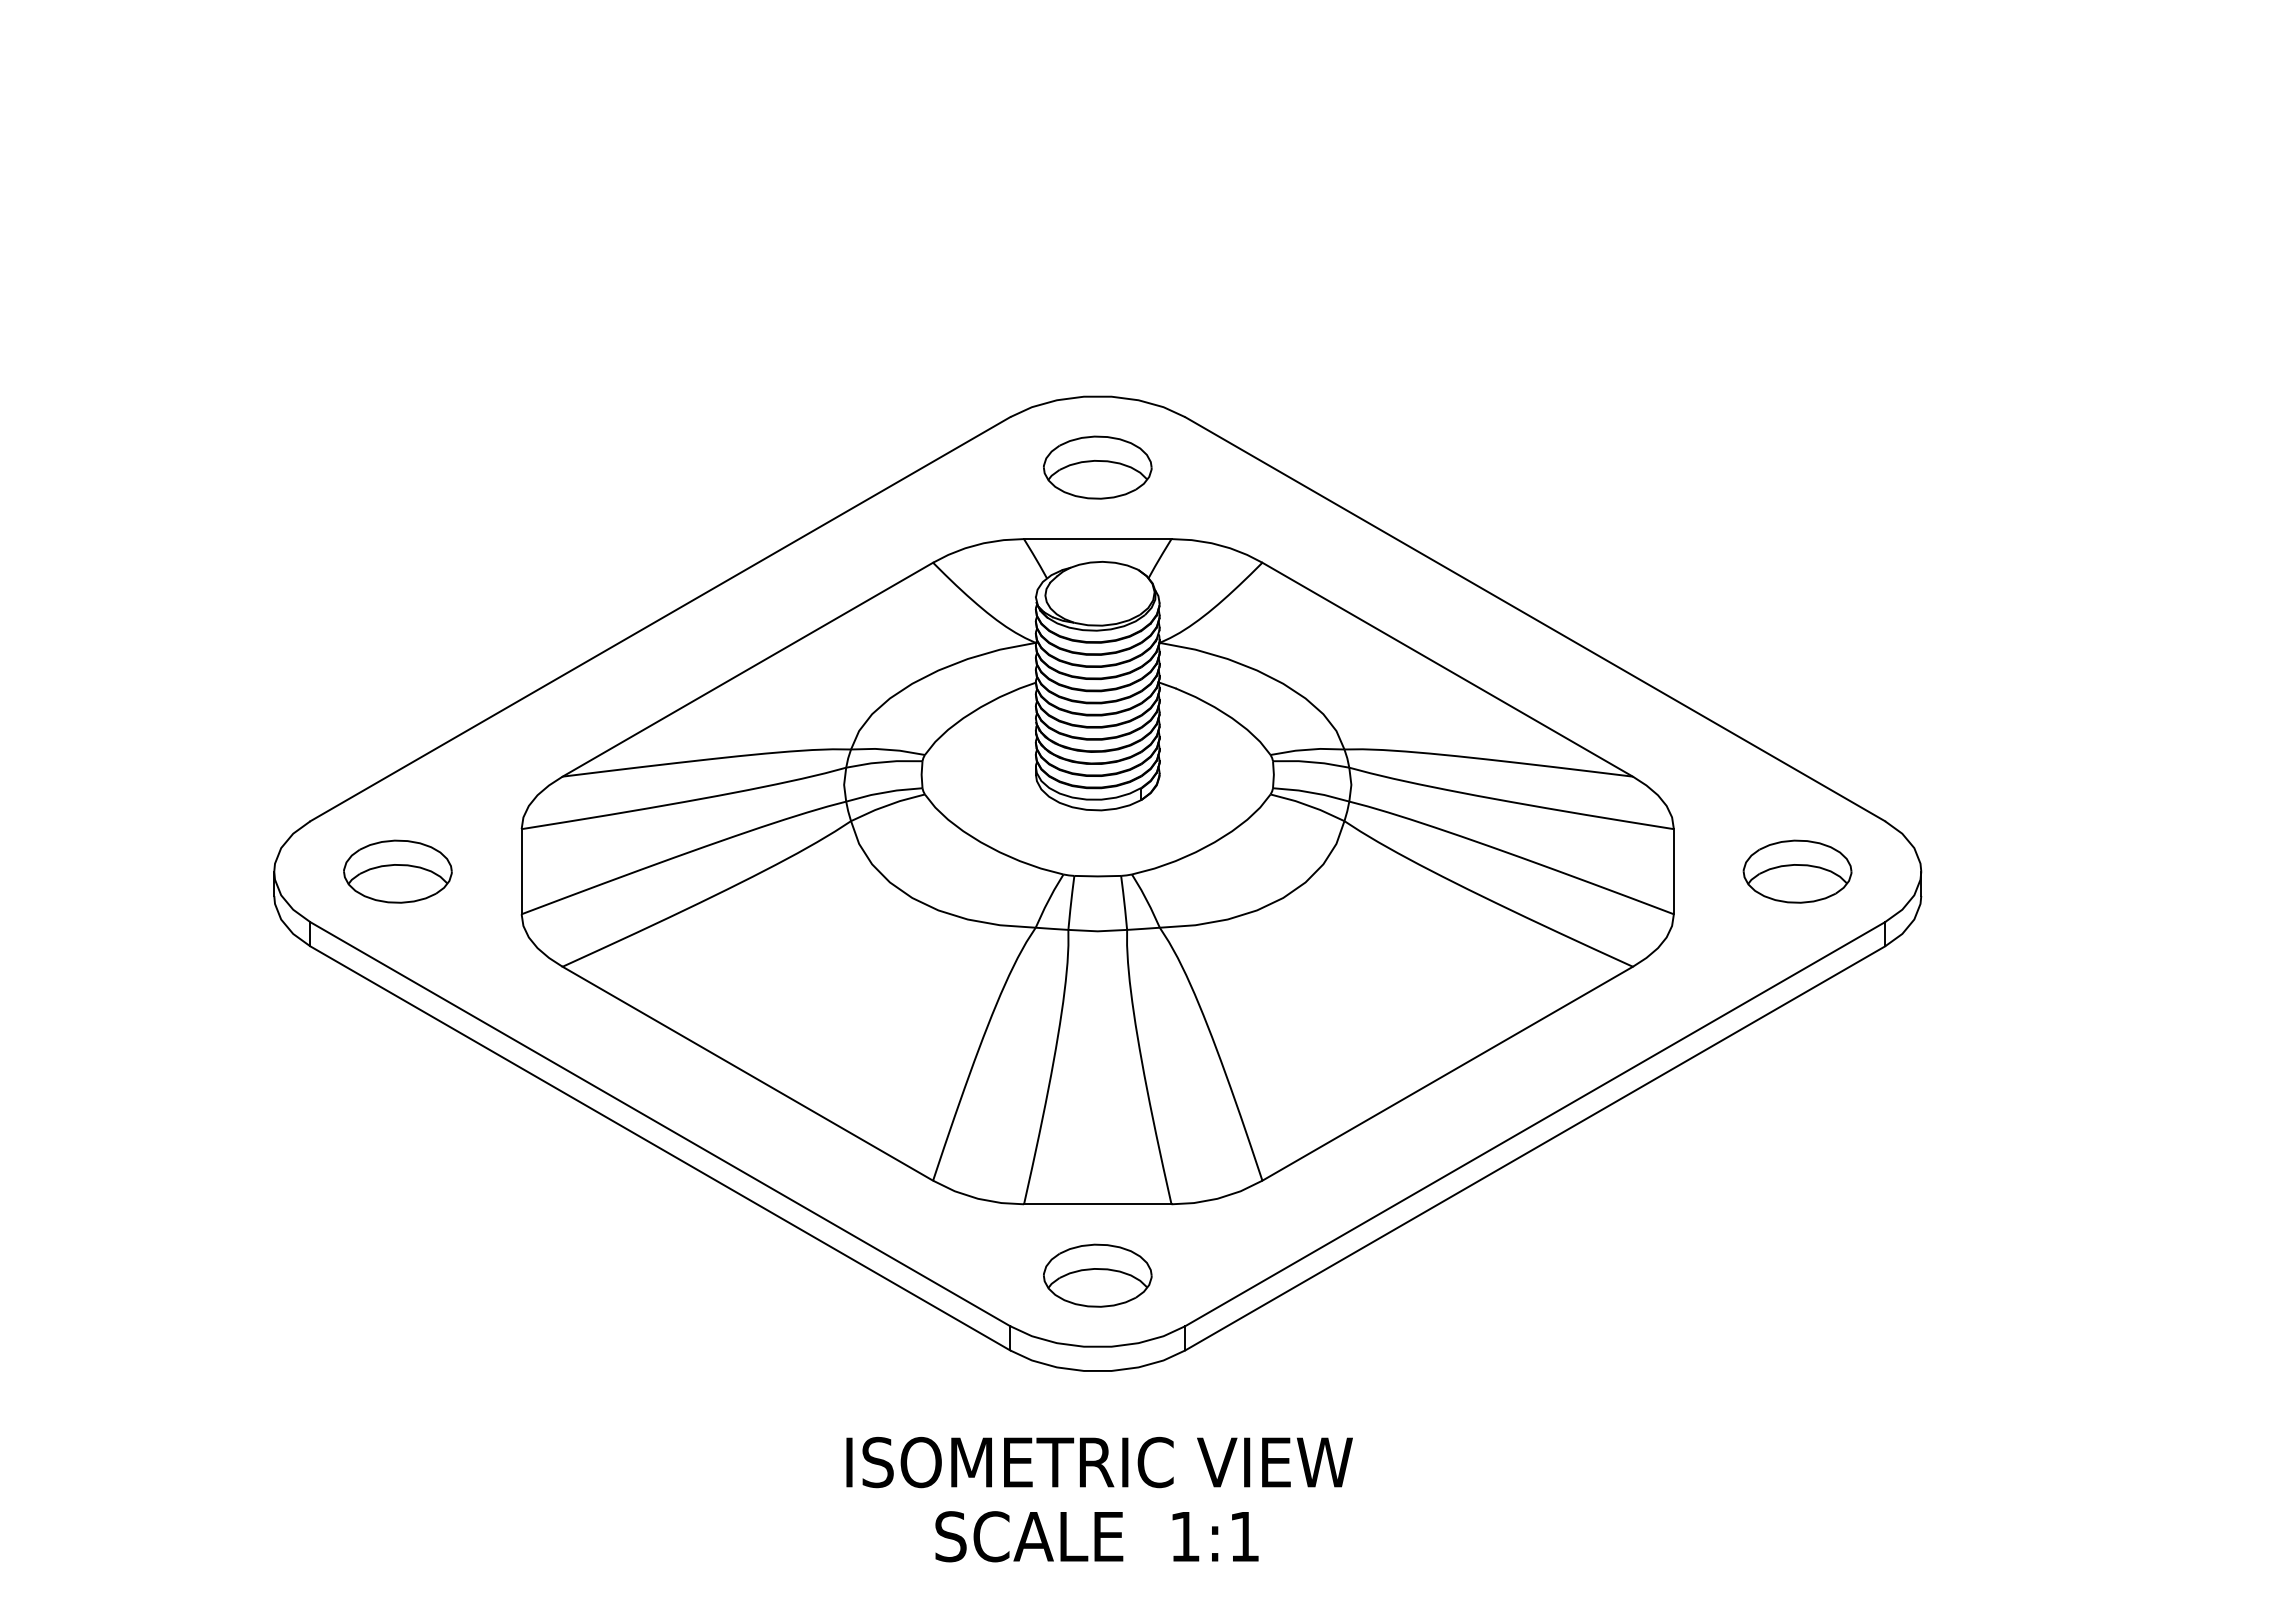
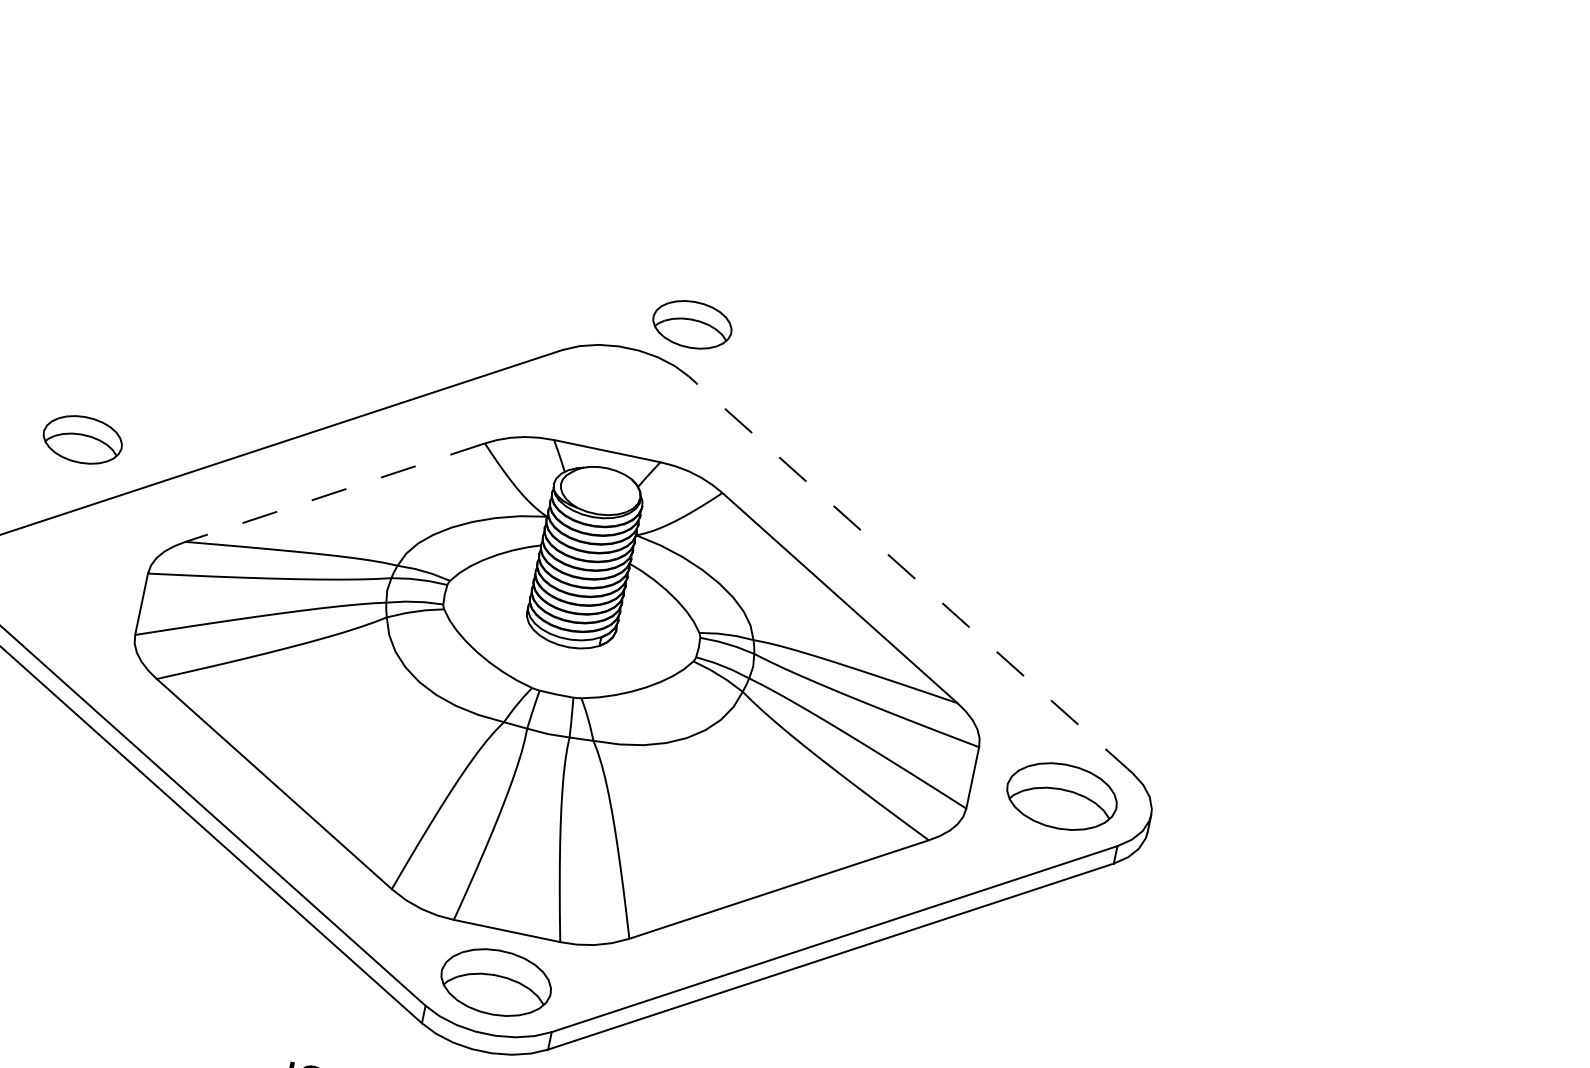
part: (1097, 467) -> (692, 324), moved
line: (1534, 618) -> (910, 574), solid -> dashed
line: (747, 669) -> (334, 492), solid -> dashed
part: (397, 871) -> (82, 439), moved
part: (1797, 871) -> (1061, 796), size x1.4
part: (1097, 1275) -> (496, 982), size x1.4

